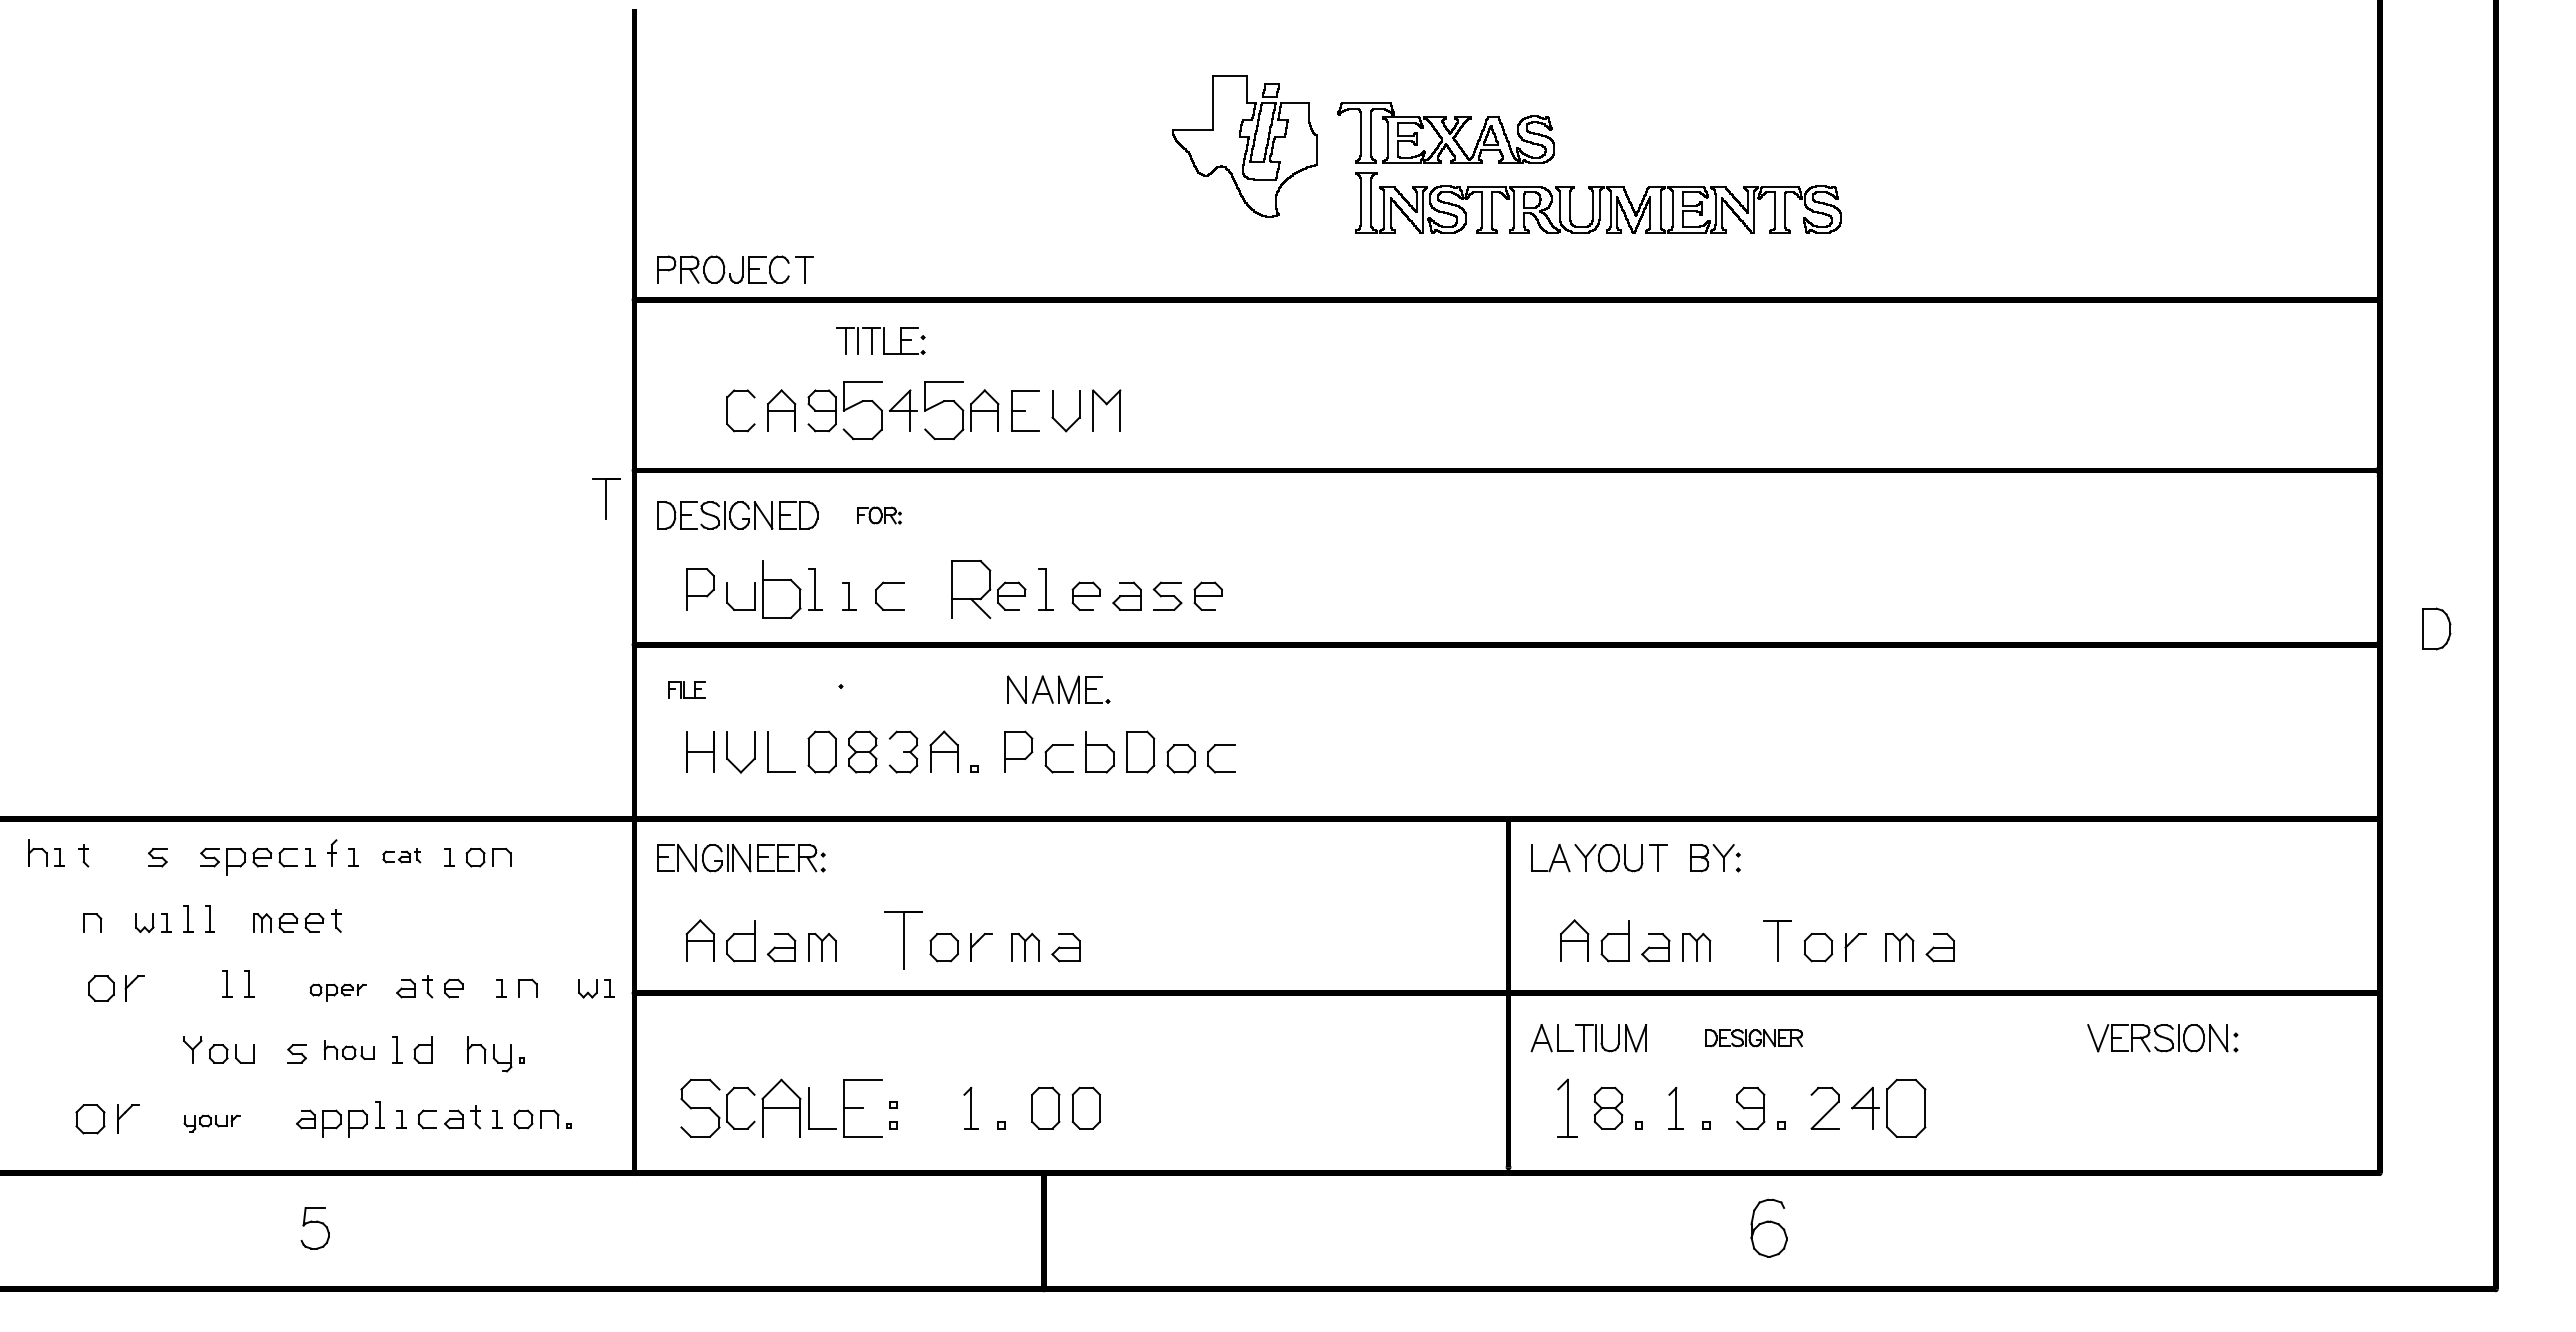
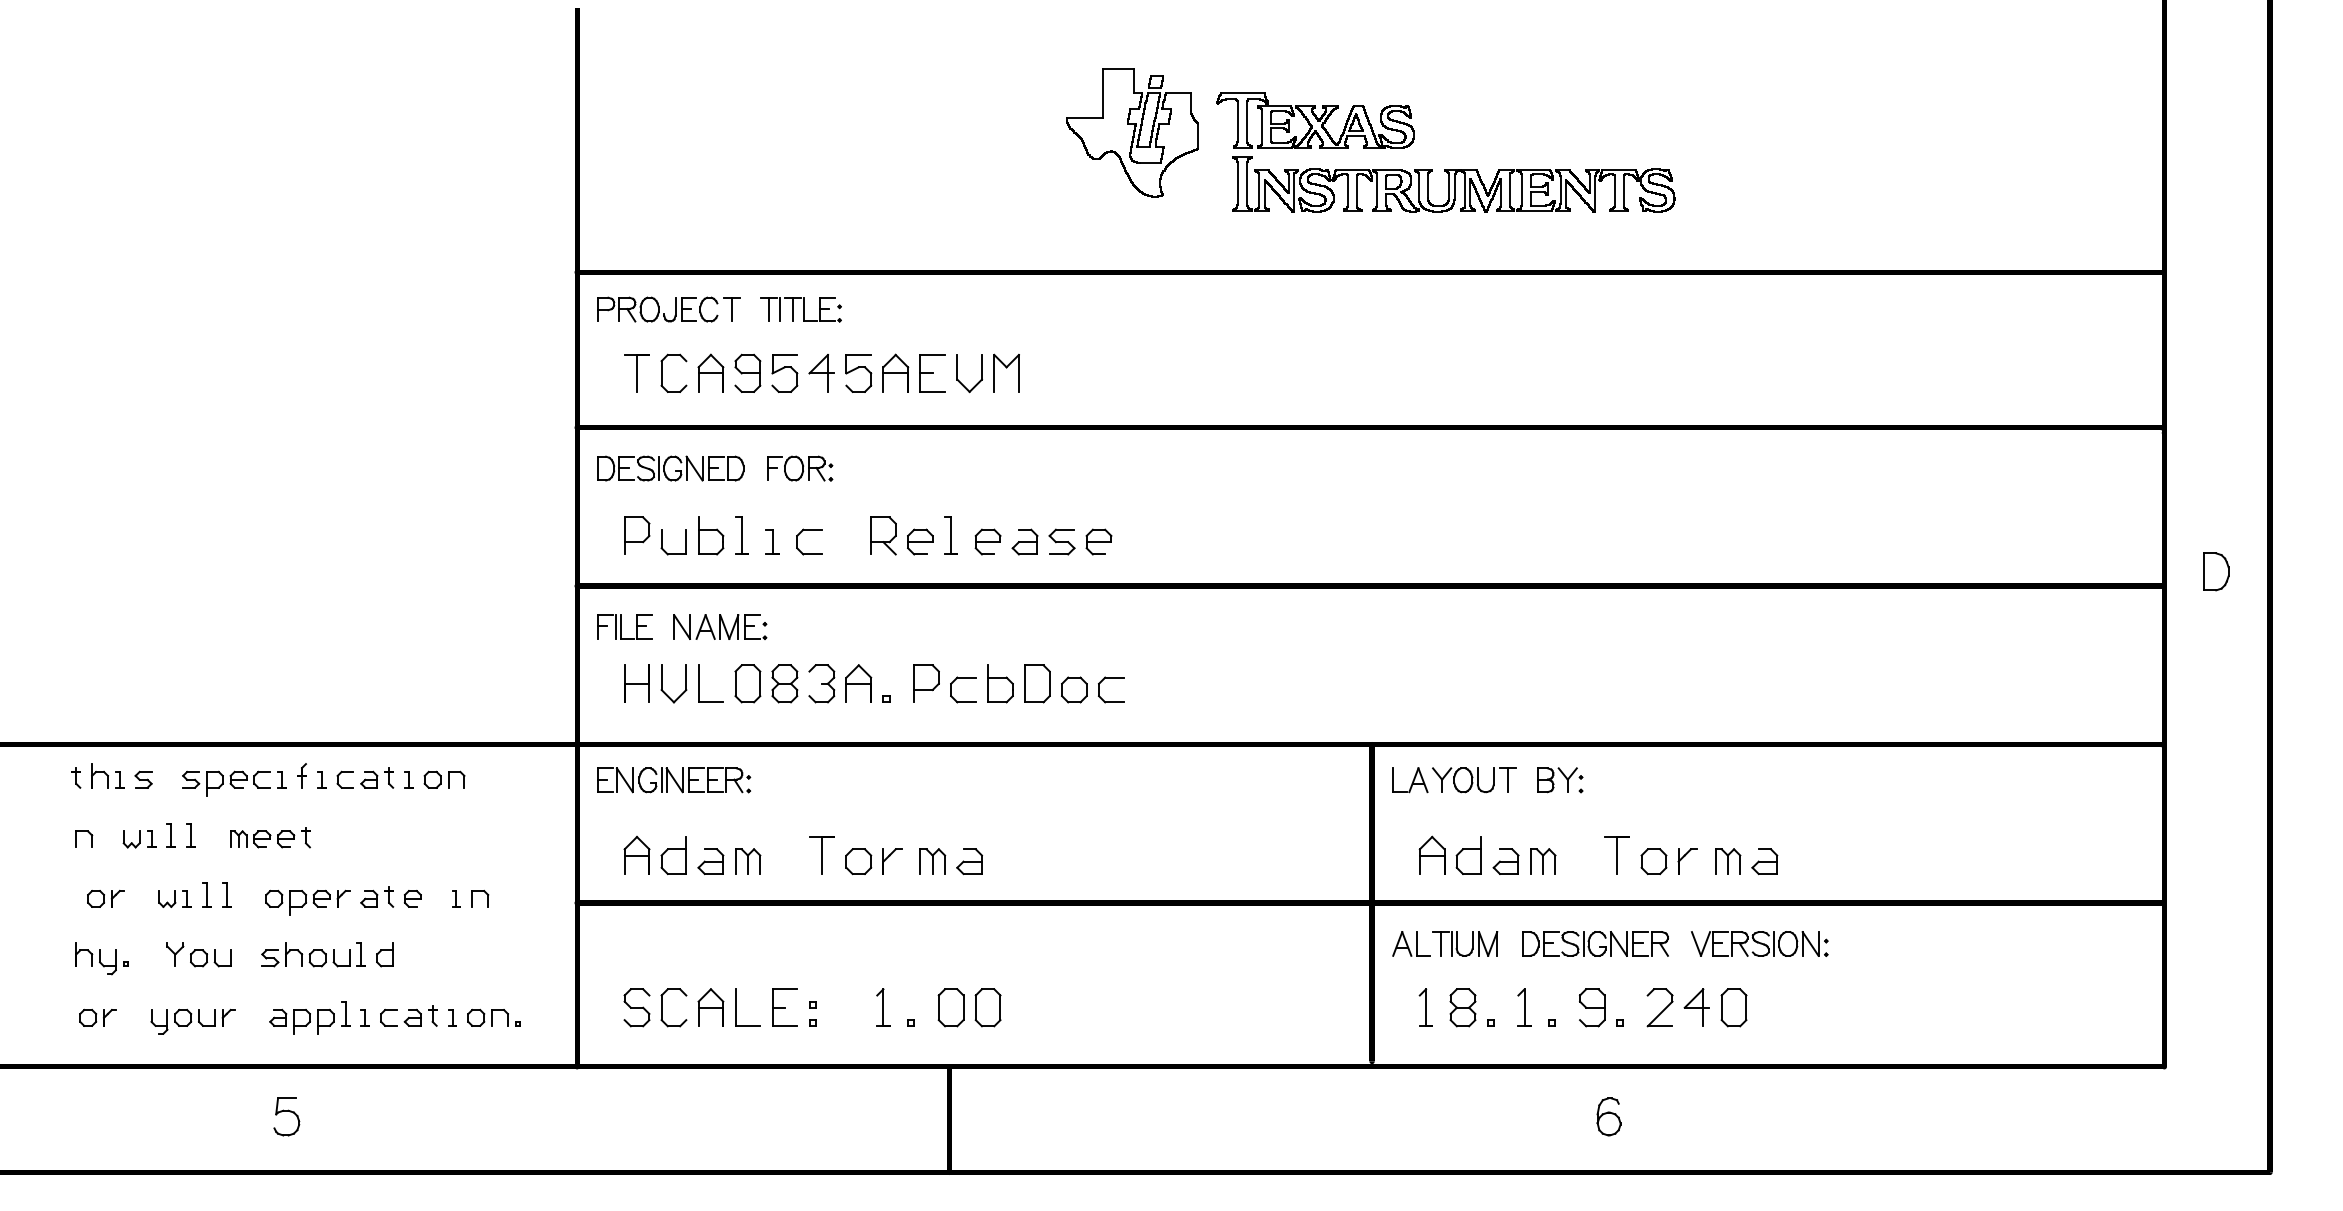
part: (730, 273) -> (664, 313), moved
part: (862, 411) -> (784, 374), size x0.71
part: (943, 411) -> (858, 374), size x0.71
part: (606, 498) -> (637, 373), moved
part: (879, 515) -> (799, 468), size x1.67
part: (781, 589) -> (710, 535), size x0.71
part: (971, 589) -> (883, 535), size x0.71
part: (686, 689) -> (624, 626), size x1.67
part: (1058, 689) -> (719, 626), moved
part: (46, 852) -> (107, 775), moved
part: (401, 855) -> (365, 777), size x1.67
part: (903, 940) -> (821, 855), size x0.71
part: (115, 988) -> (105, 898), size x0.71
part: (596, 988) -> (175, 898), moved
part: (337, 992) -> (307, 902), size x1.67
part: (1753, 1038) -> (1594, 944), size x1.67
part: (2162, 1038) -> (1759, 944), moved
part: (348, 1049) -> (317, 954), size x1.43
part: (495, 1054) -> (101, 958), moved
part: (699, 1107) -> (636, 1007), size x0.71
part: (781, 1107) -> (710, 1007), size x0.71
part: (1906, 1107) -> (1734, 1007), size x0.71
part: (862, 1108) -> (784, 1007), size x0.71
part: (1567, 1108) -> (1425, 1007), size x0.71
part: (107, 1119) -> (97, 1017), size x0.62
part: (211, 1123) -> (192, 1021), size x1.67
part: (1768, 1228) -> (1608, 1117), size x0.71

